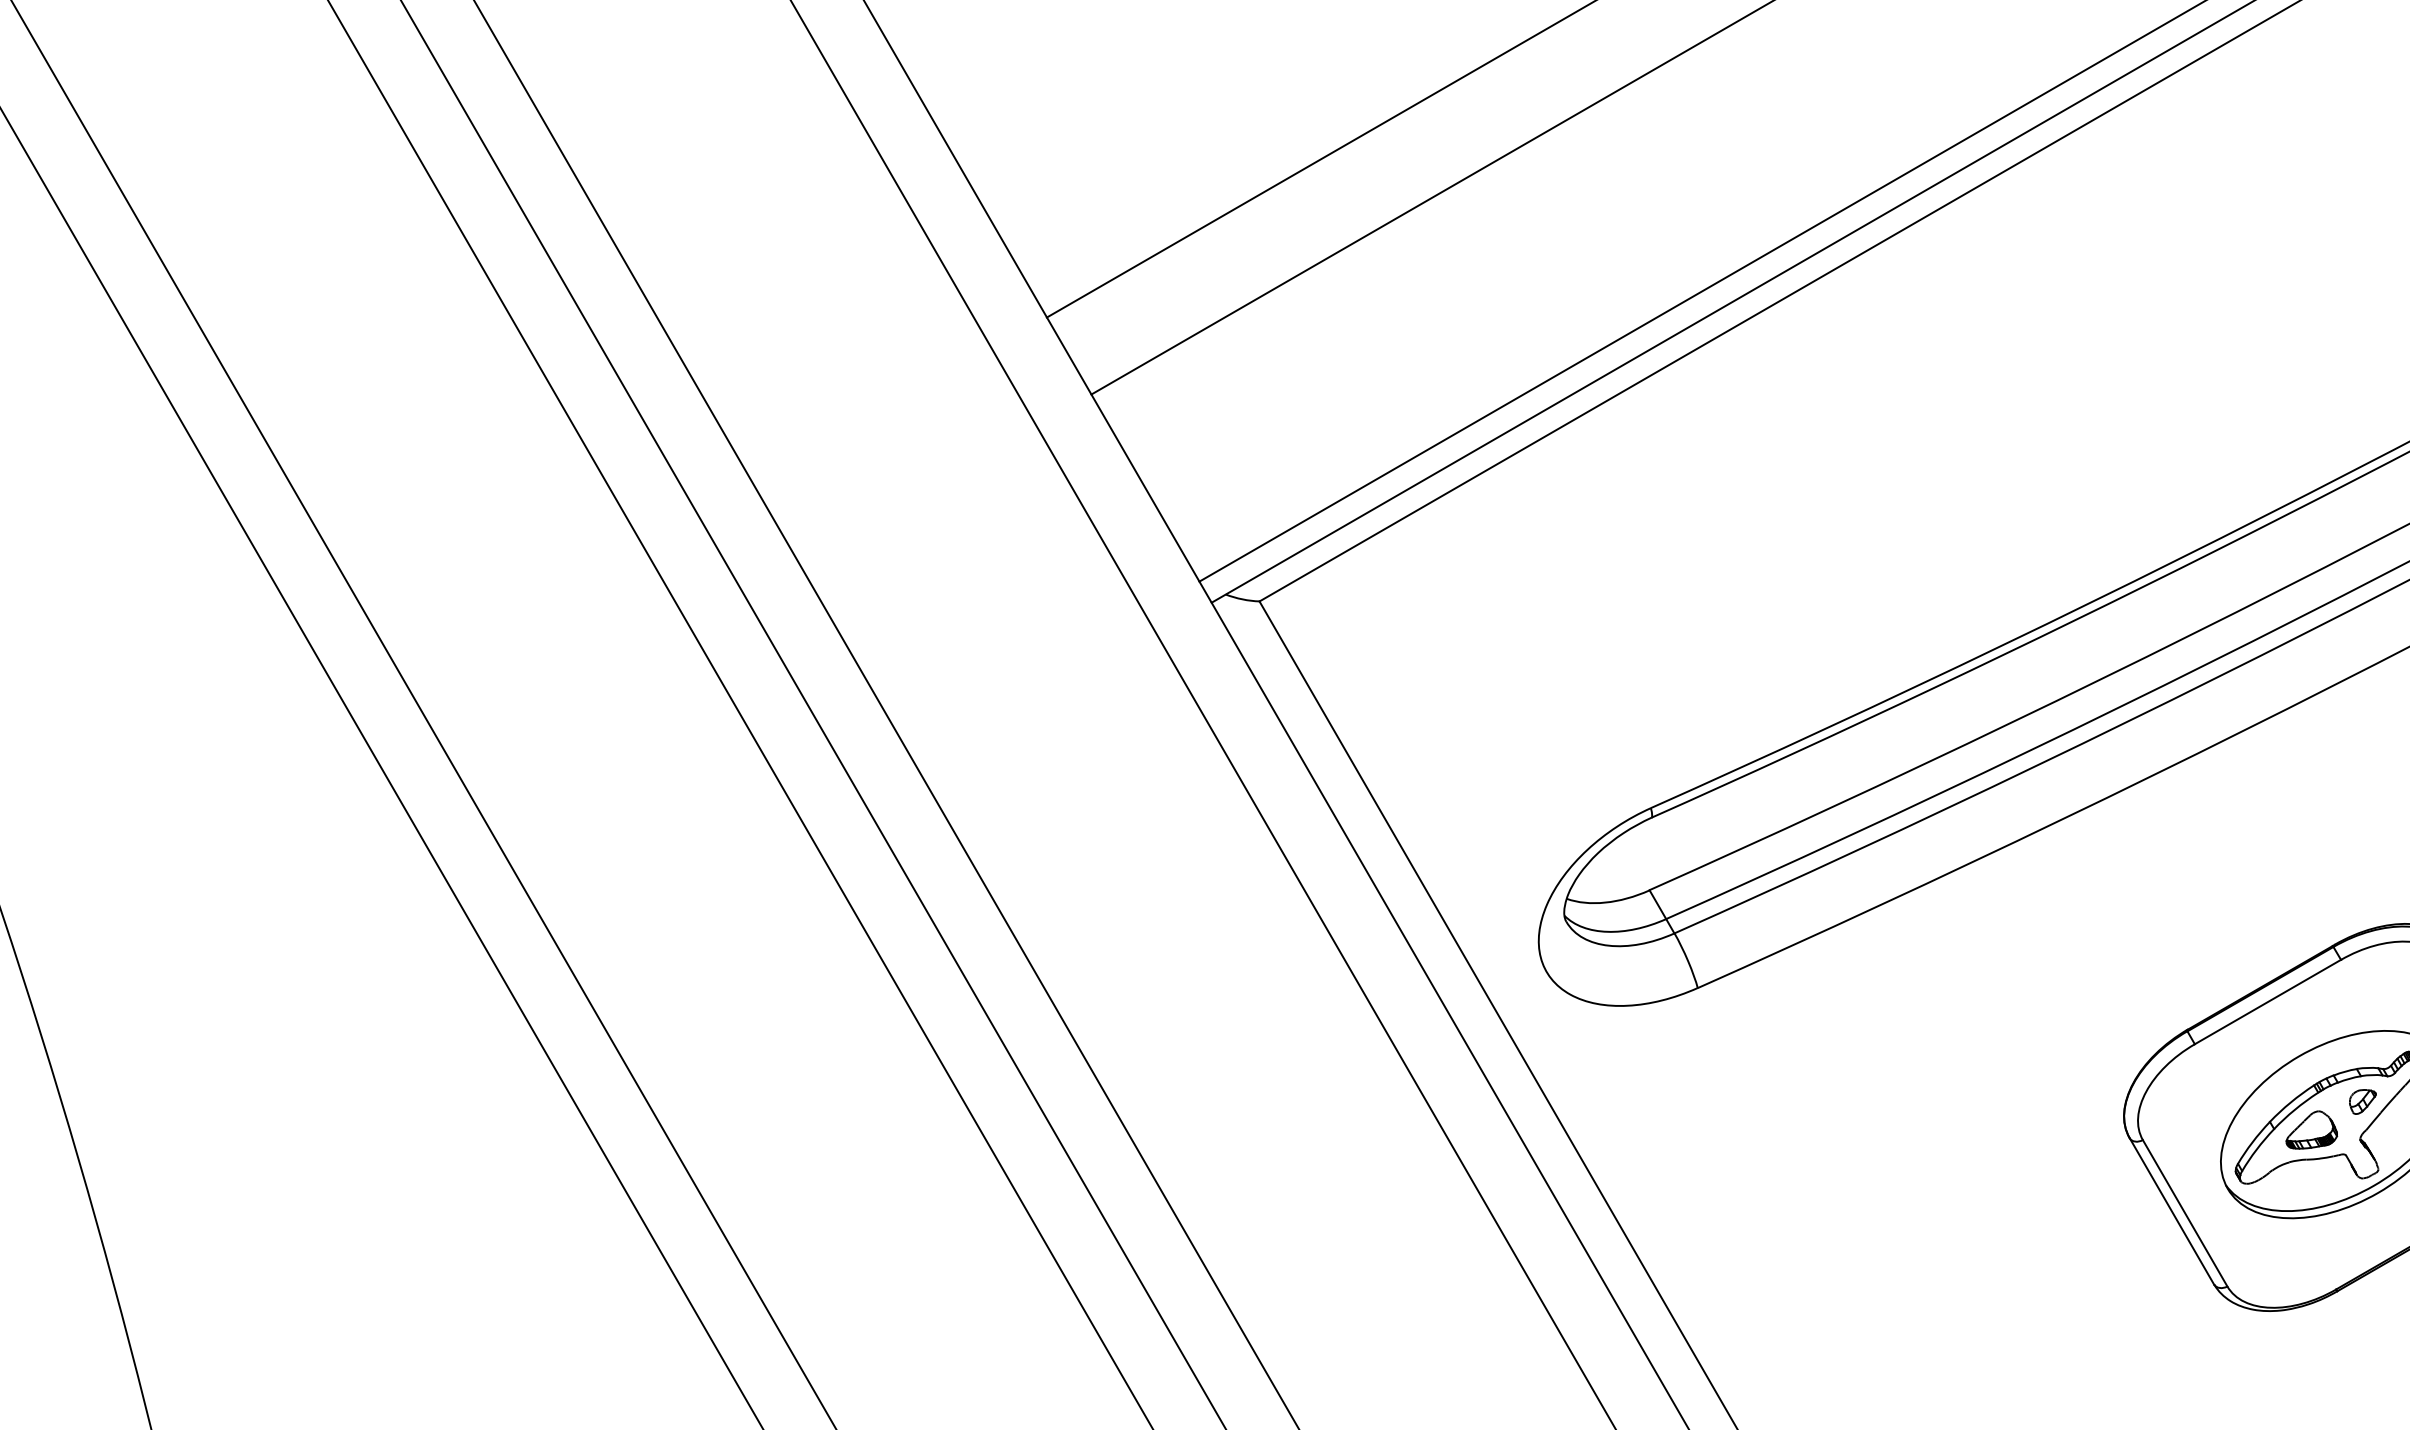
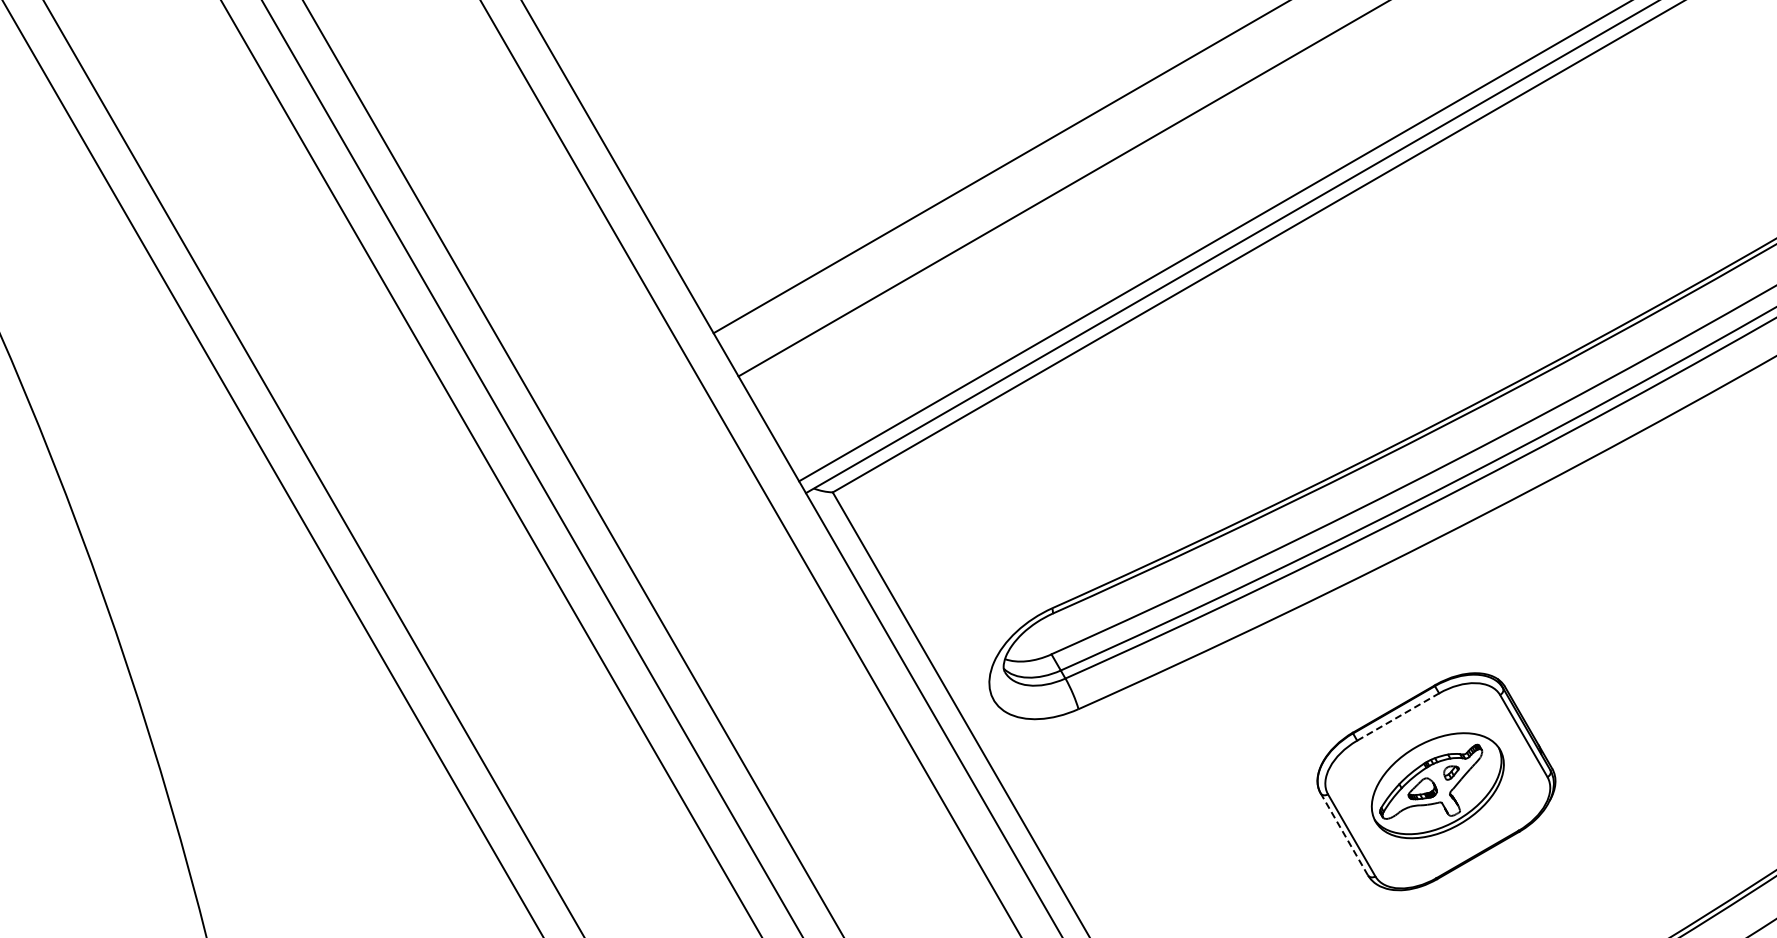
line: (2268, 1001) -> (1398, 716), solid -> dashed
line: (2172, 1209) -> (1344, 833), solid -> dashed

